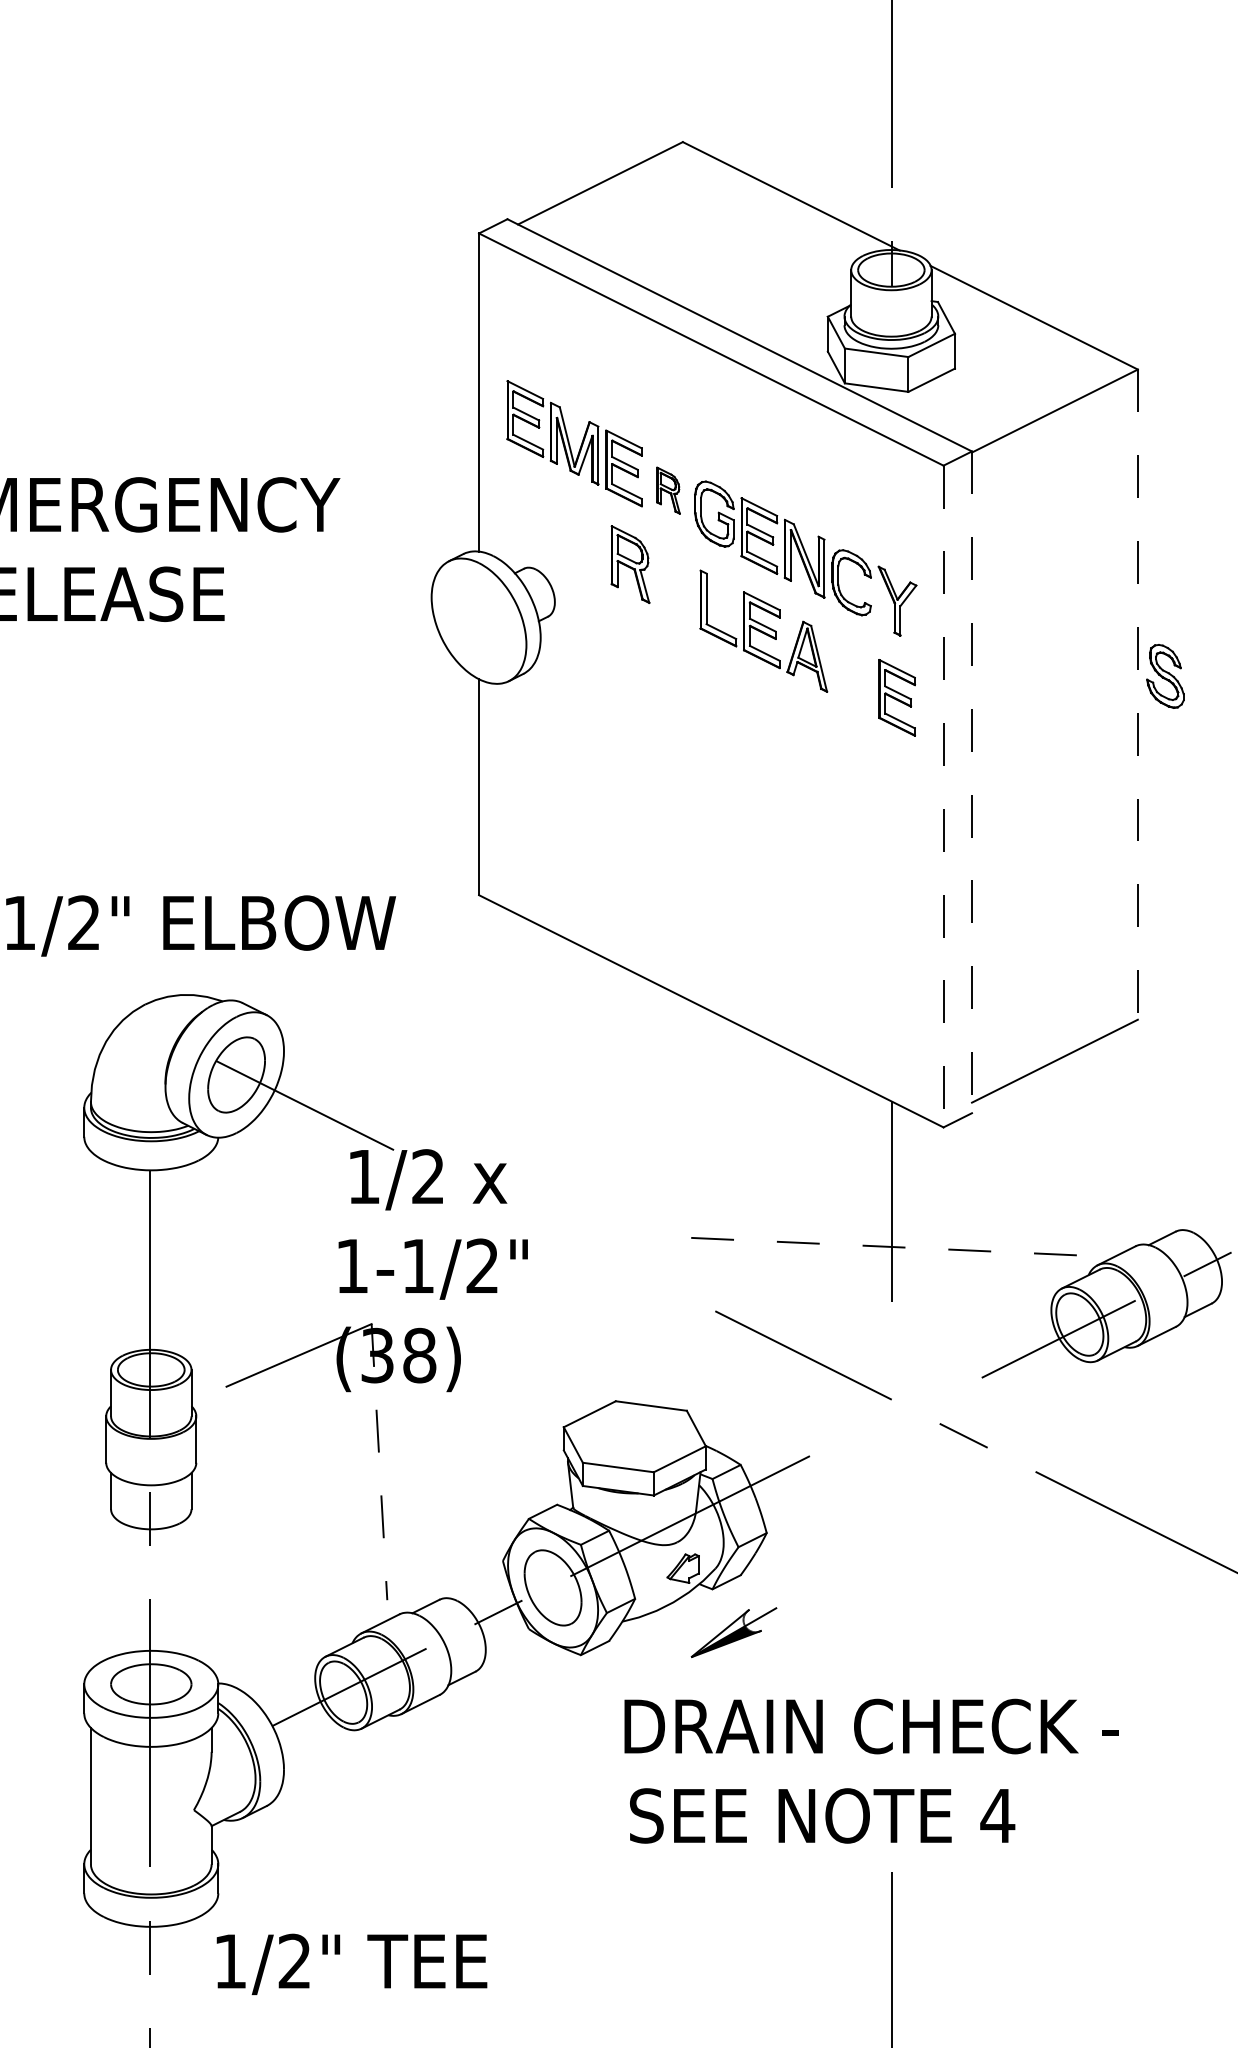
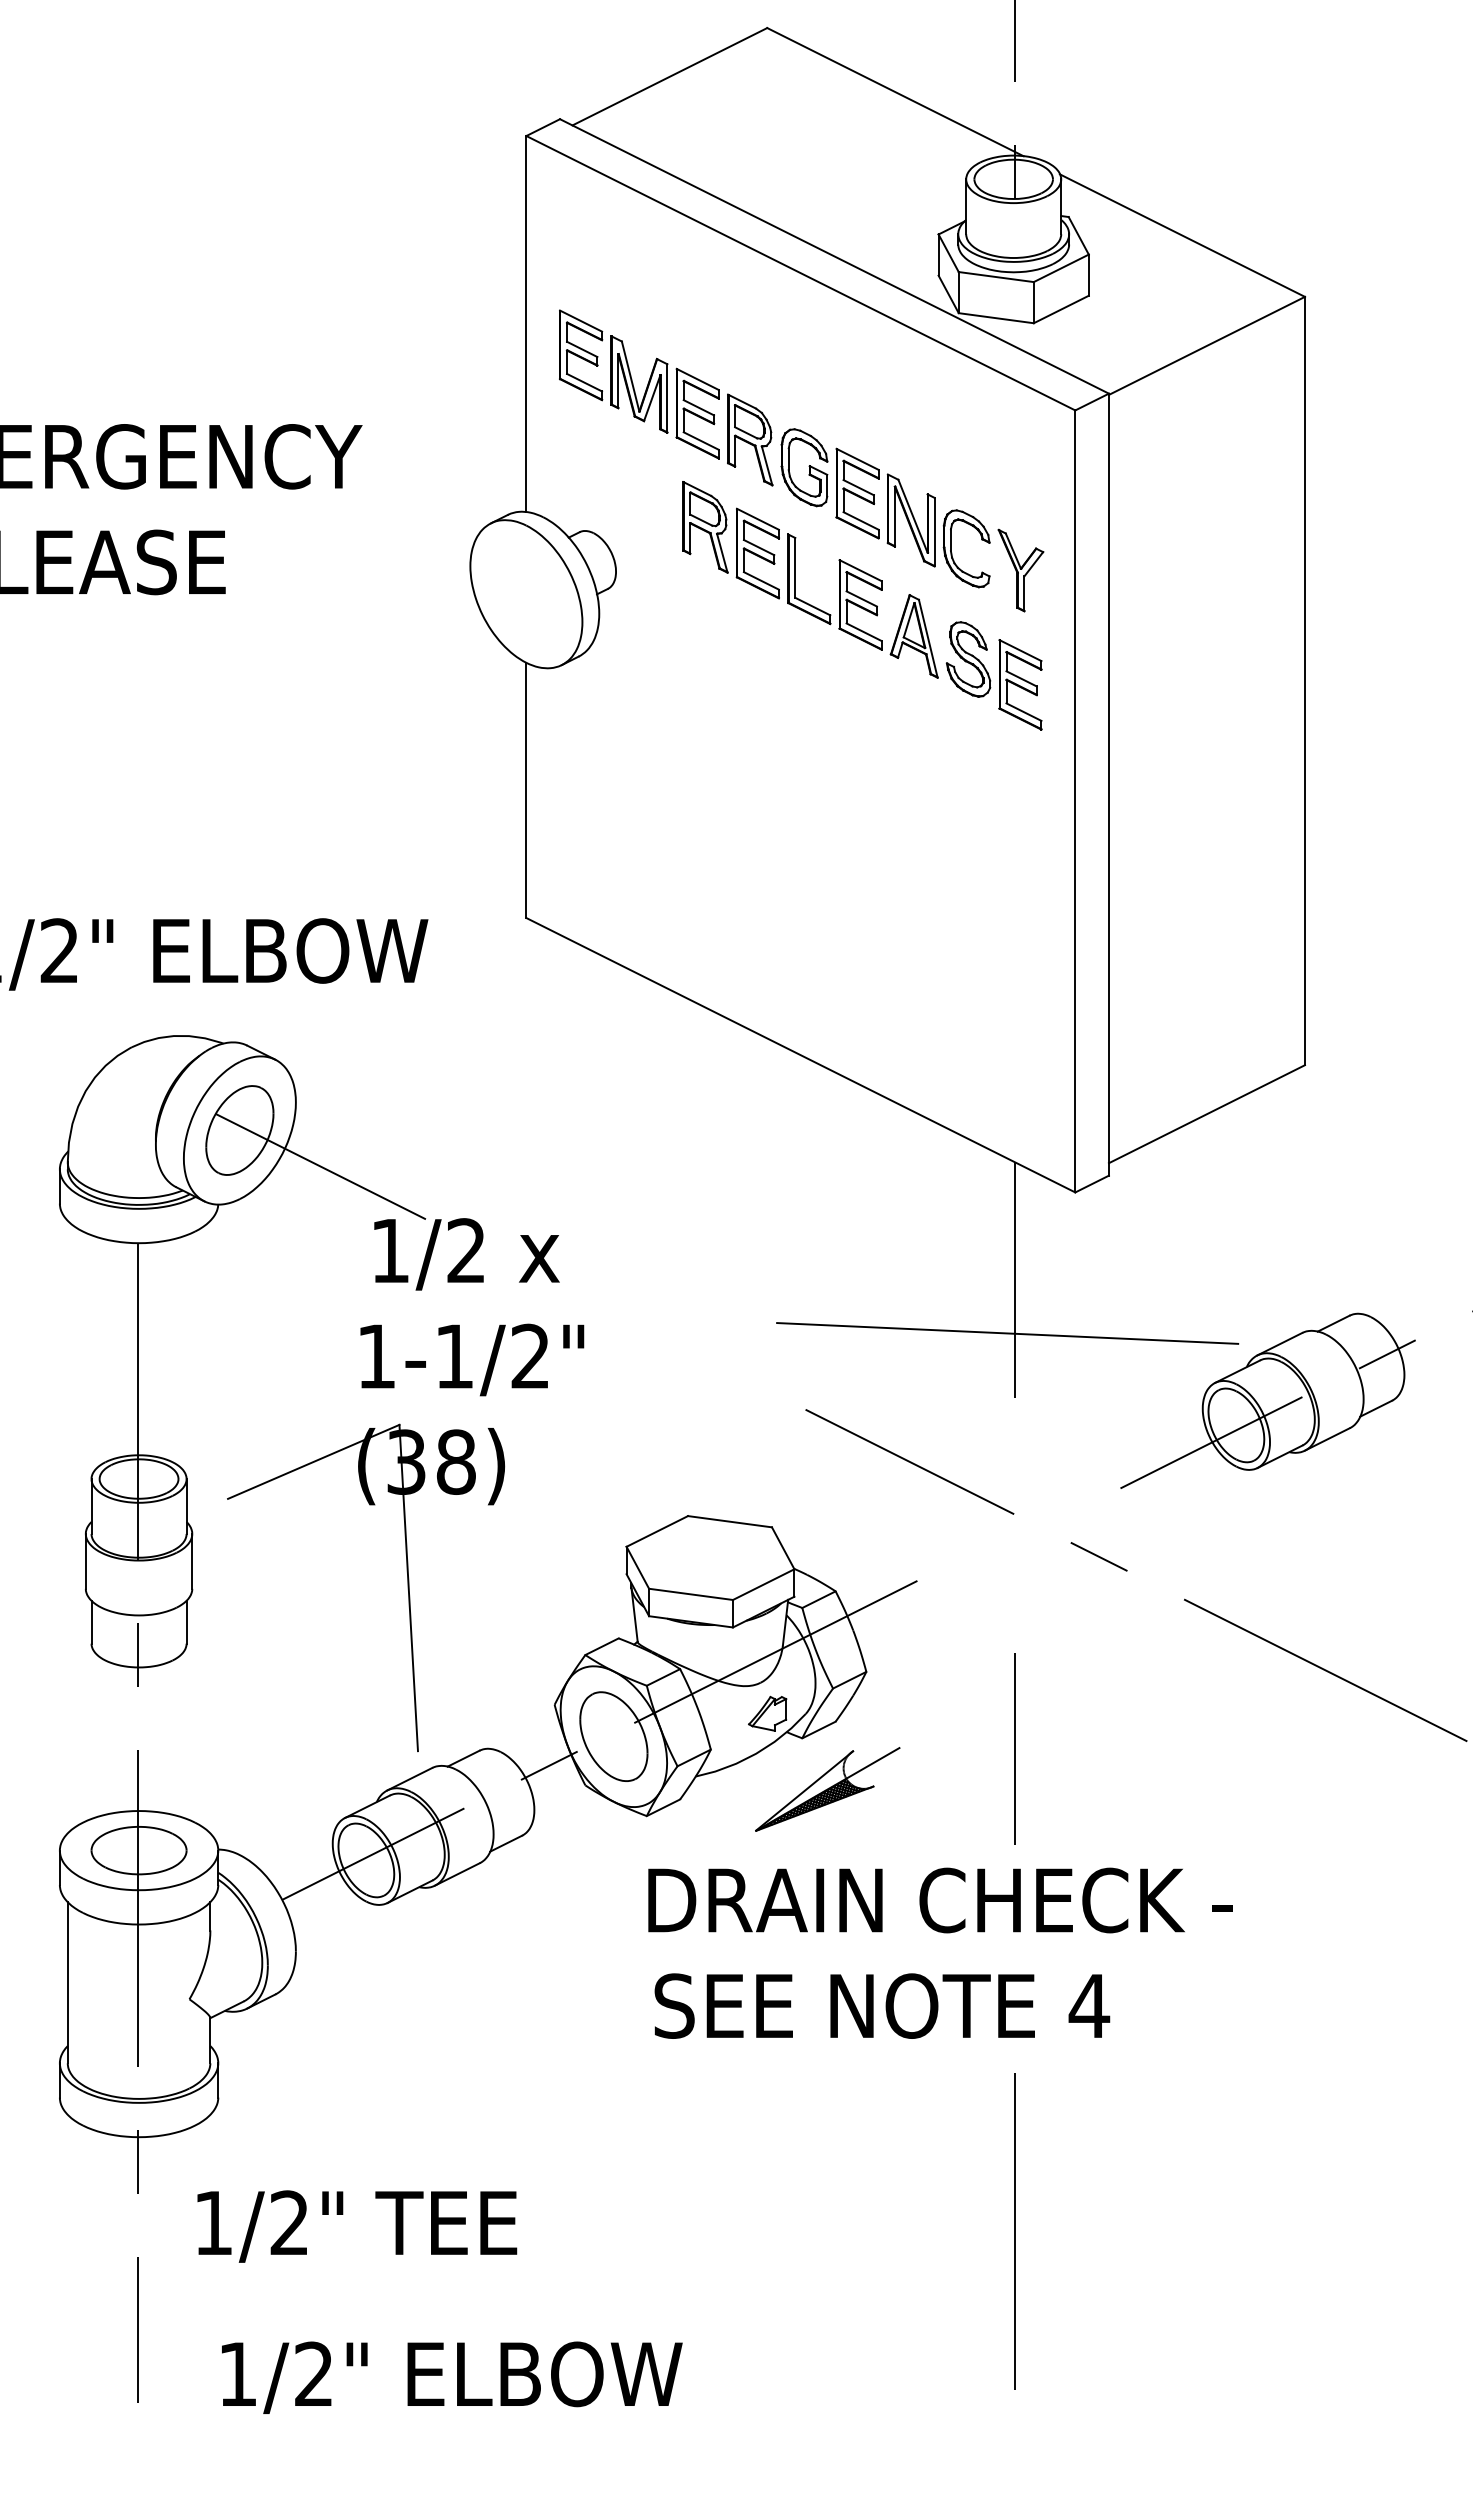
part: (668, 490) -> (750, 439), size x1.67
part: (674, 586) -> (757, 553), added
part: (1165, 676) -> (968, 659), moved
line: (1137, 695) -> (1304, 681), dashed -> solid
line: (971, 783) -> (1108, 785), dashed -> solid
line: (943, 796) -> (1075, 801), dashed -> solid
line: (886, 1246) -> (1007, 1333), dashed -> solid
line: (379, 1462) -> (408, 1588), dashed -> solid
line: (892, 1597) -> (1014, 1748), added
part: (733, 1632) -> (827, 1789), size x1.43
text: (871, 1770) -> (940, 1952), moved
text: (352, 1964) -> (357, 2226), moved

